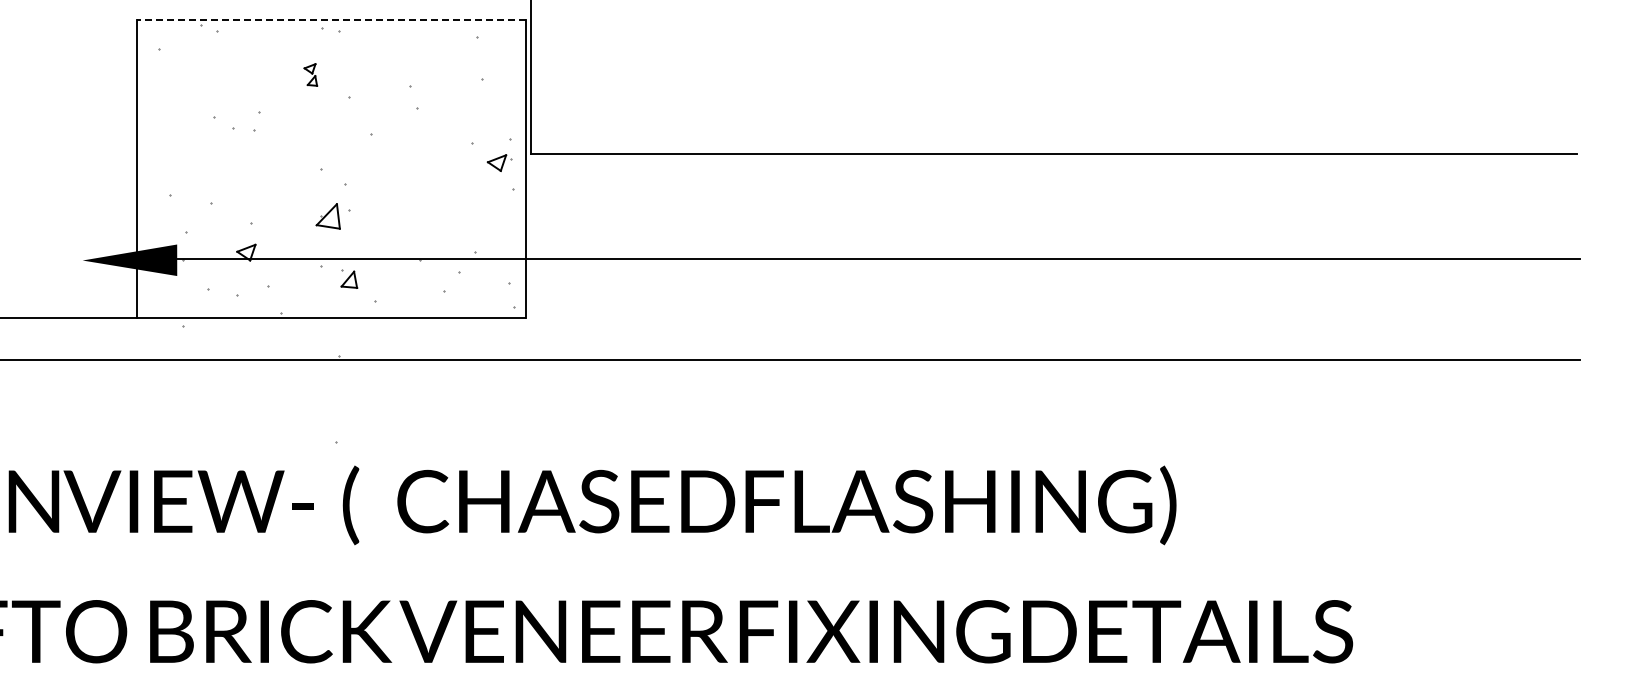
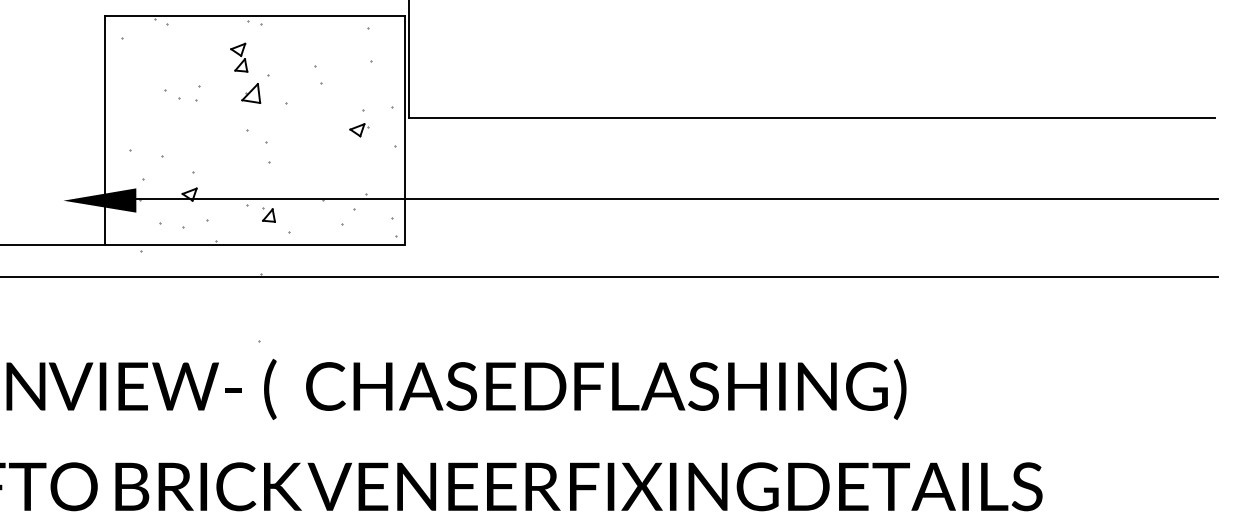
line: (330, 20) -> (254, 15), dashed -> solid
part: (310, 74) -> (239, 57), size x1.67
part: (499, 162) -> (359, 129), moved
part: (327, 216) -> (250, 93), moved

